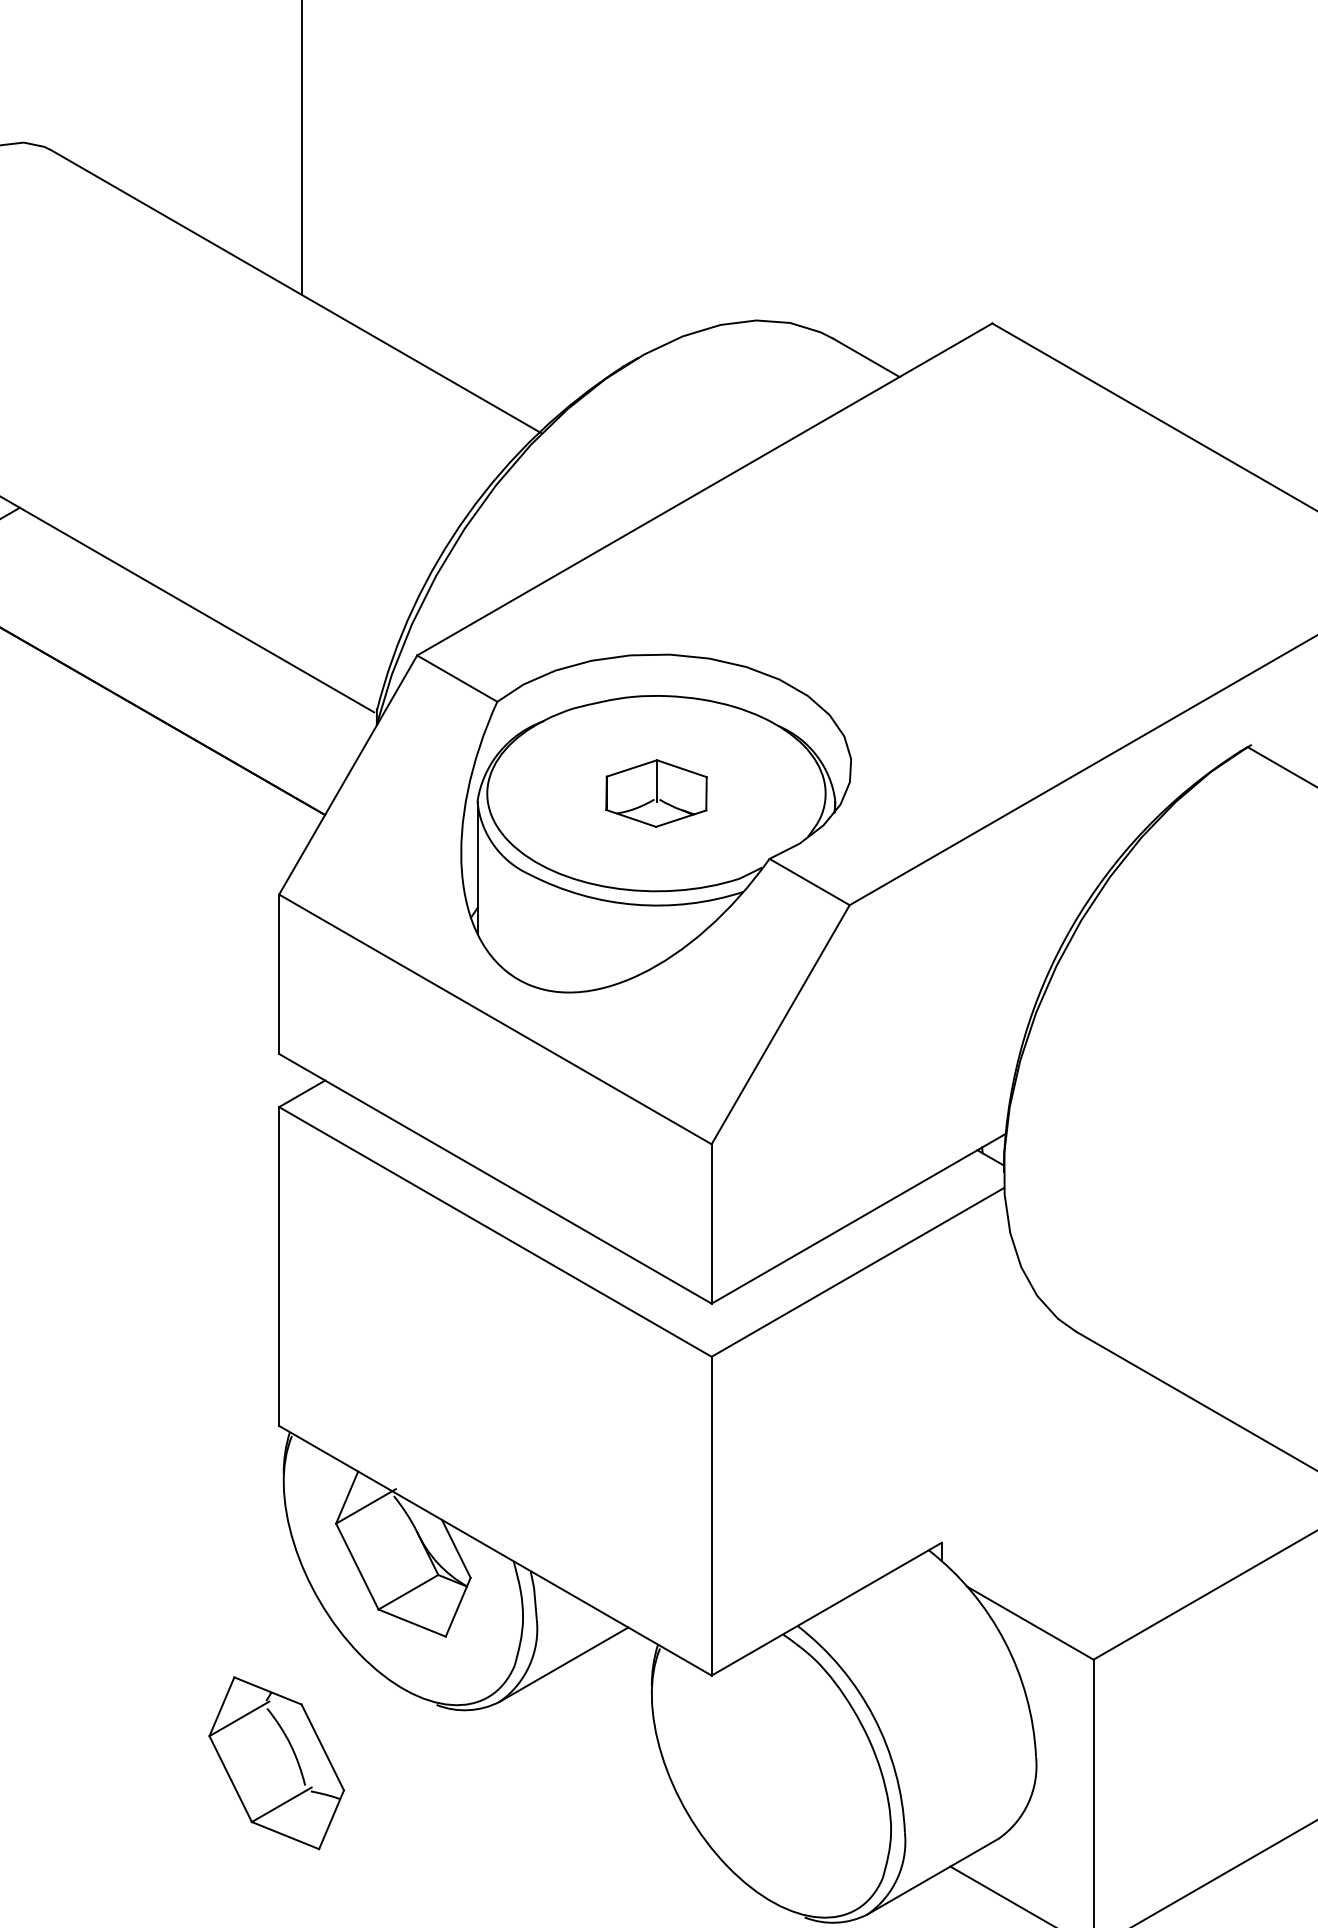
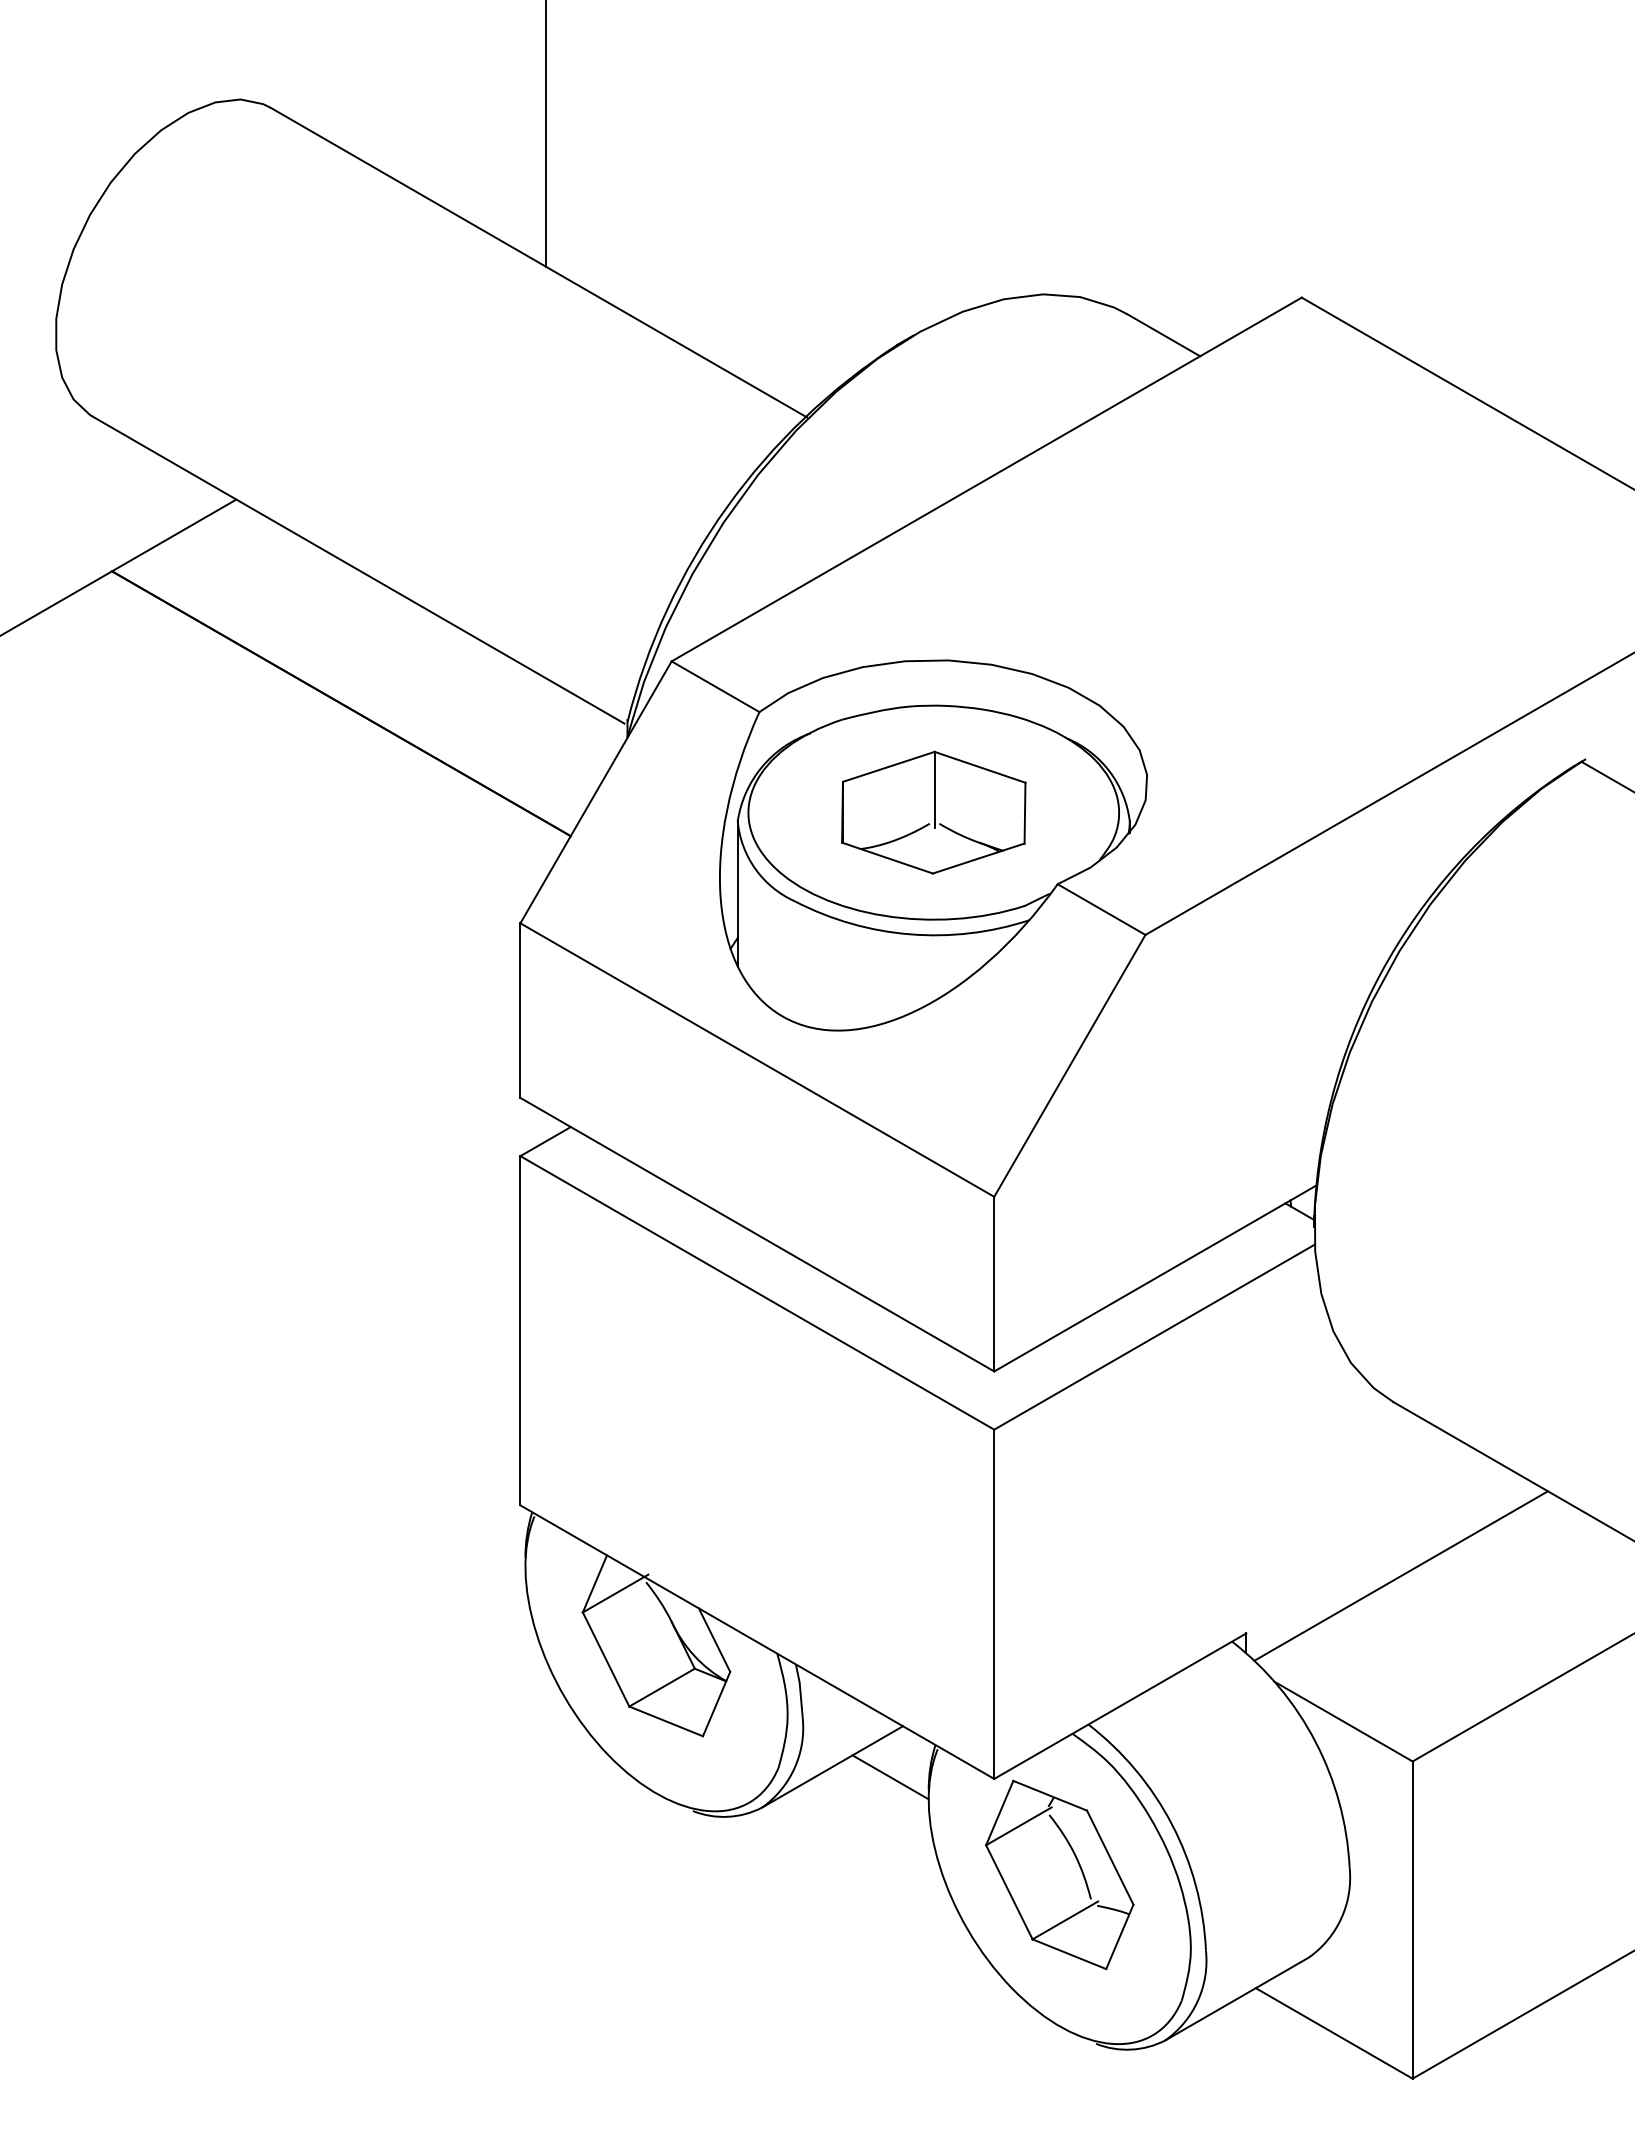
part: (656, 793) -> (933, 812), size x1.67
line: (1082, 1489) -> (1400, 1575), added
line: (616, 1674) -> (890, 1777), added
part: (276, 1762) -> (1059, 1874), moved

